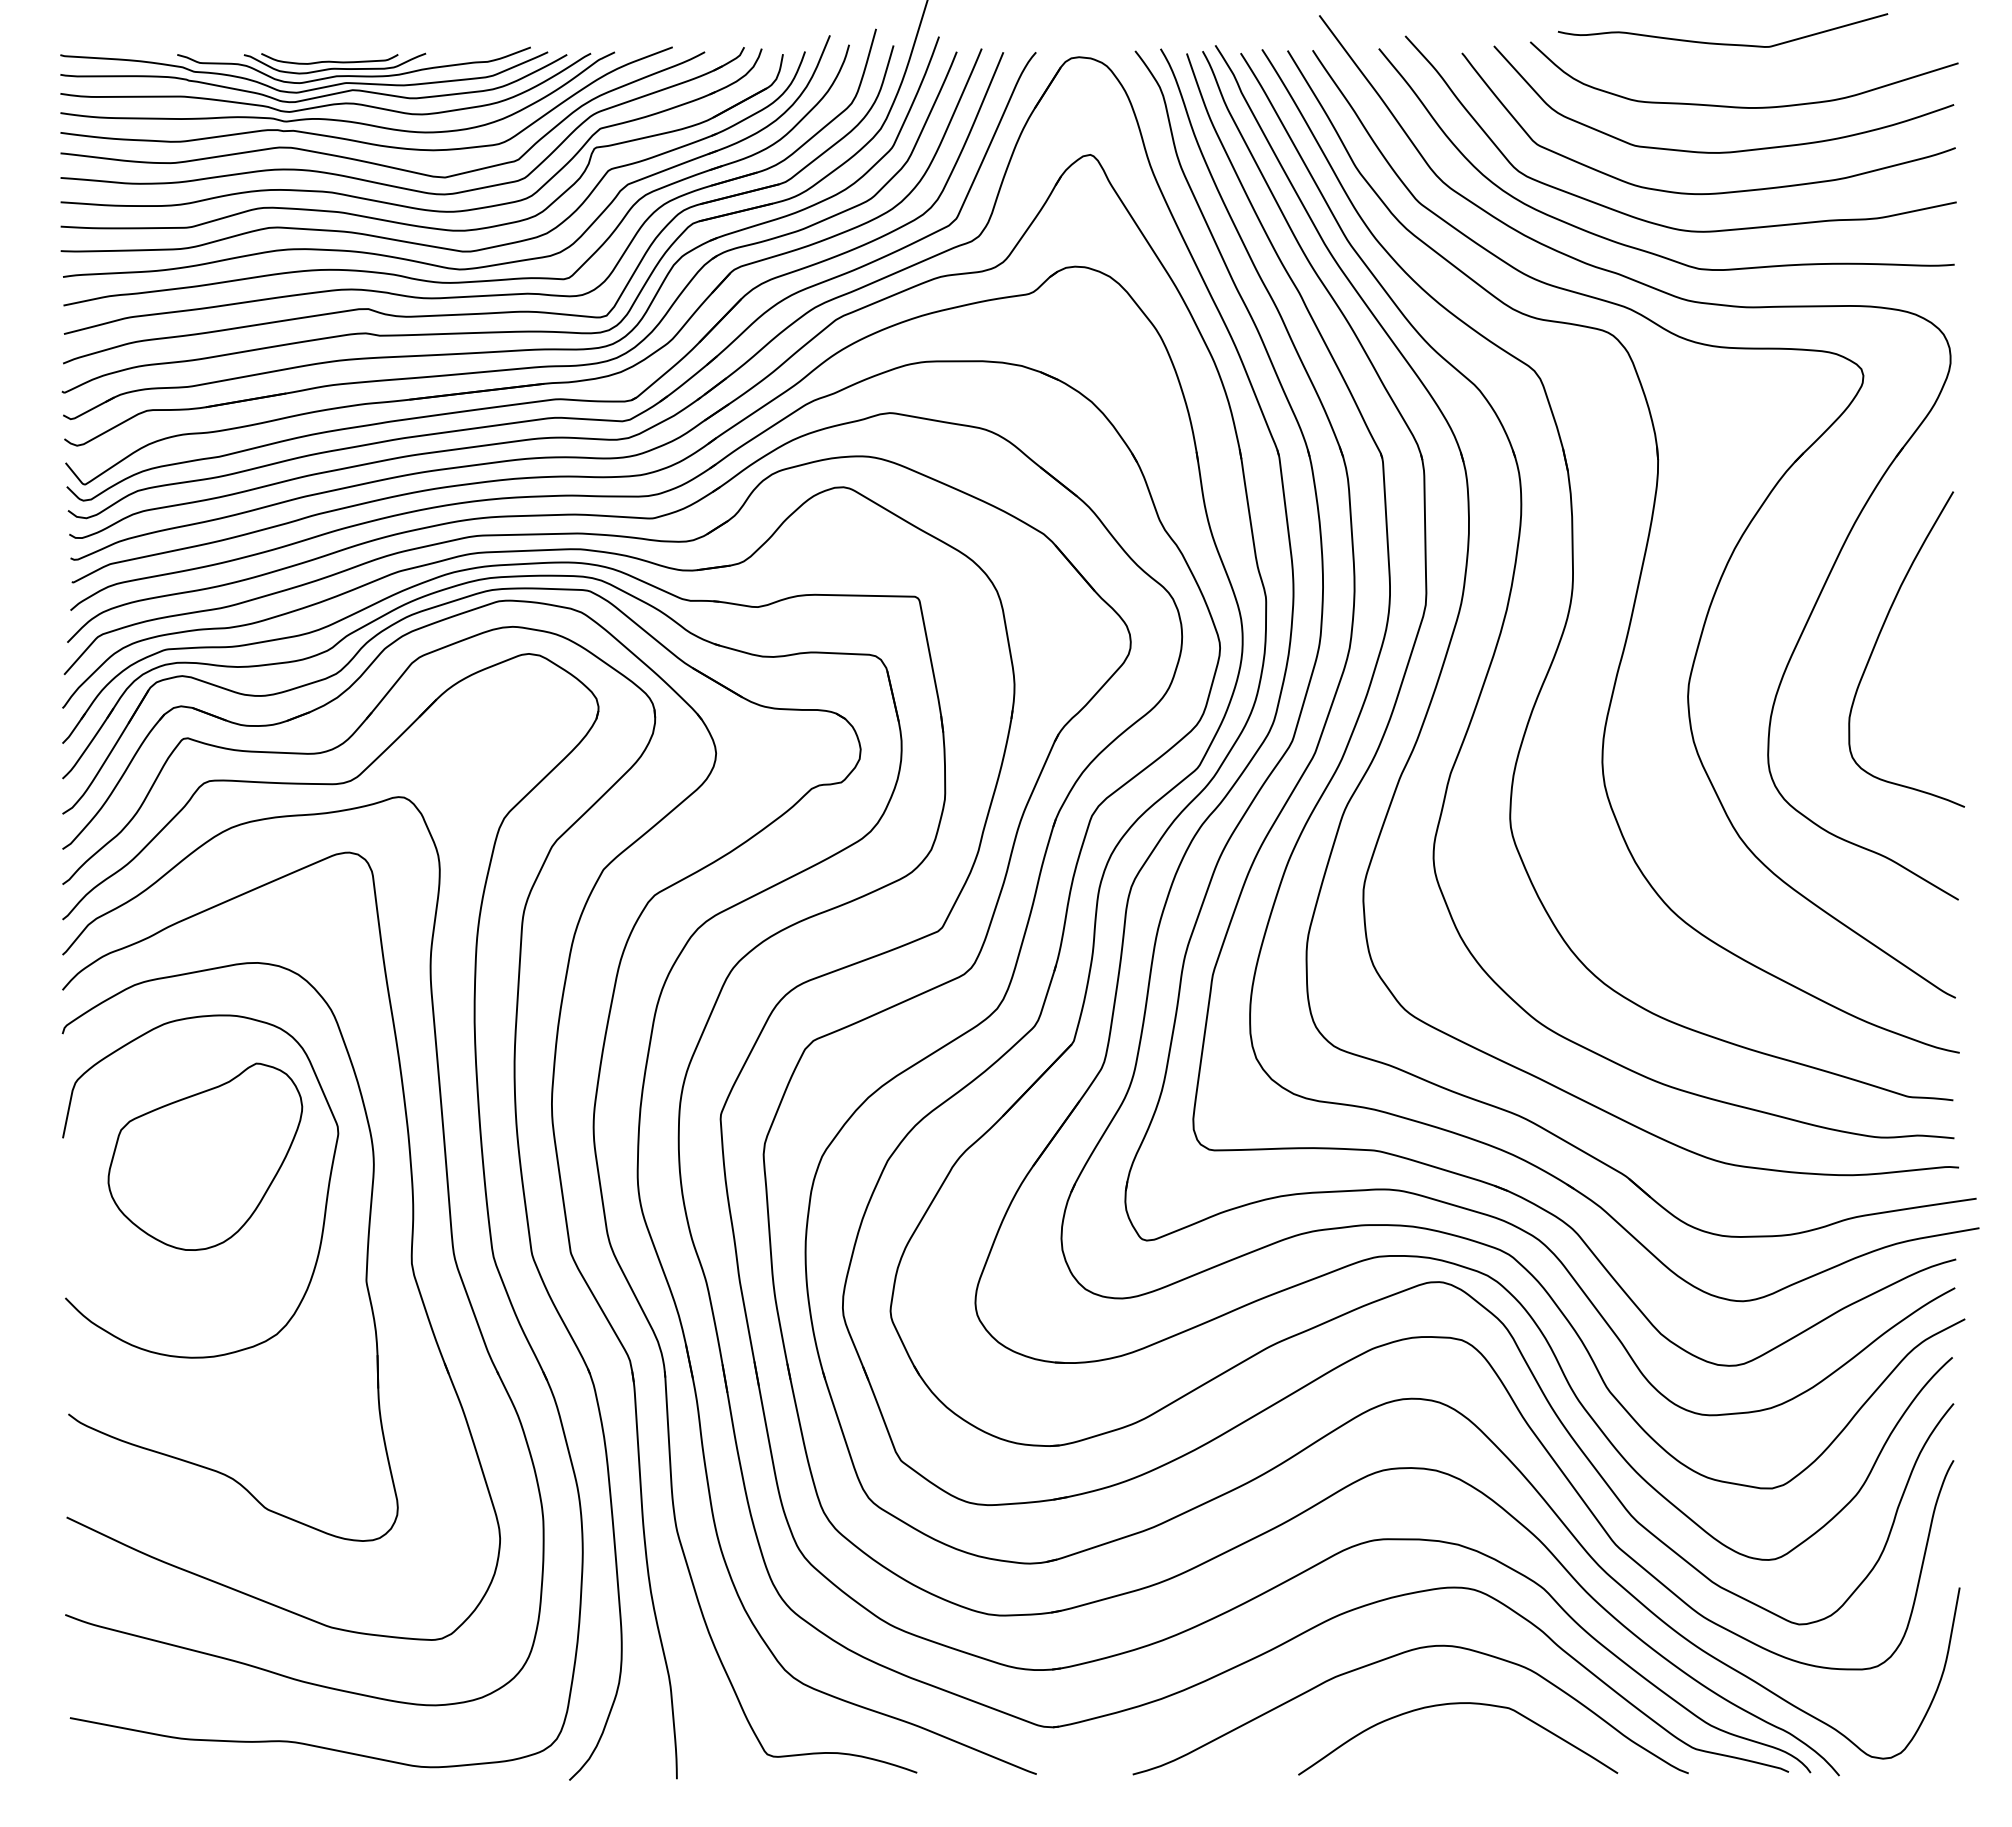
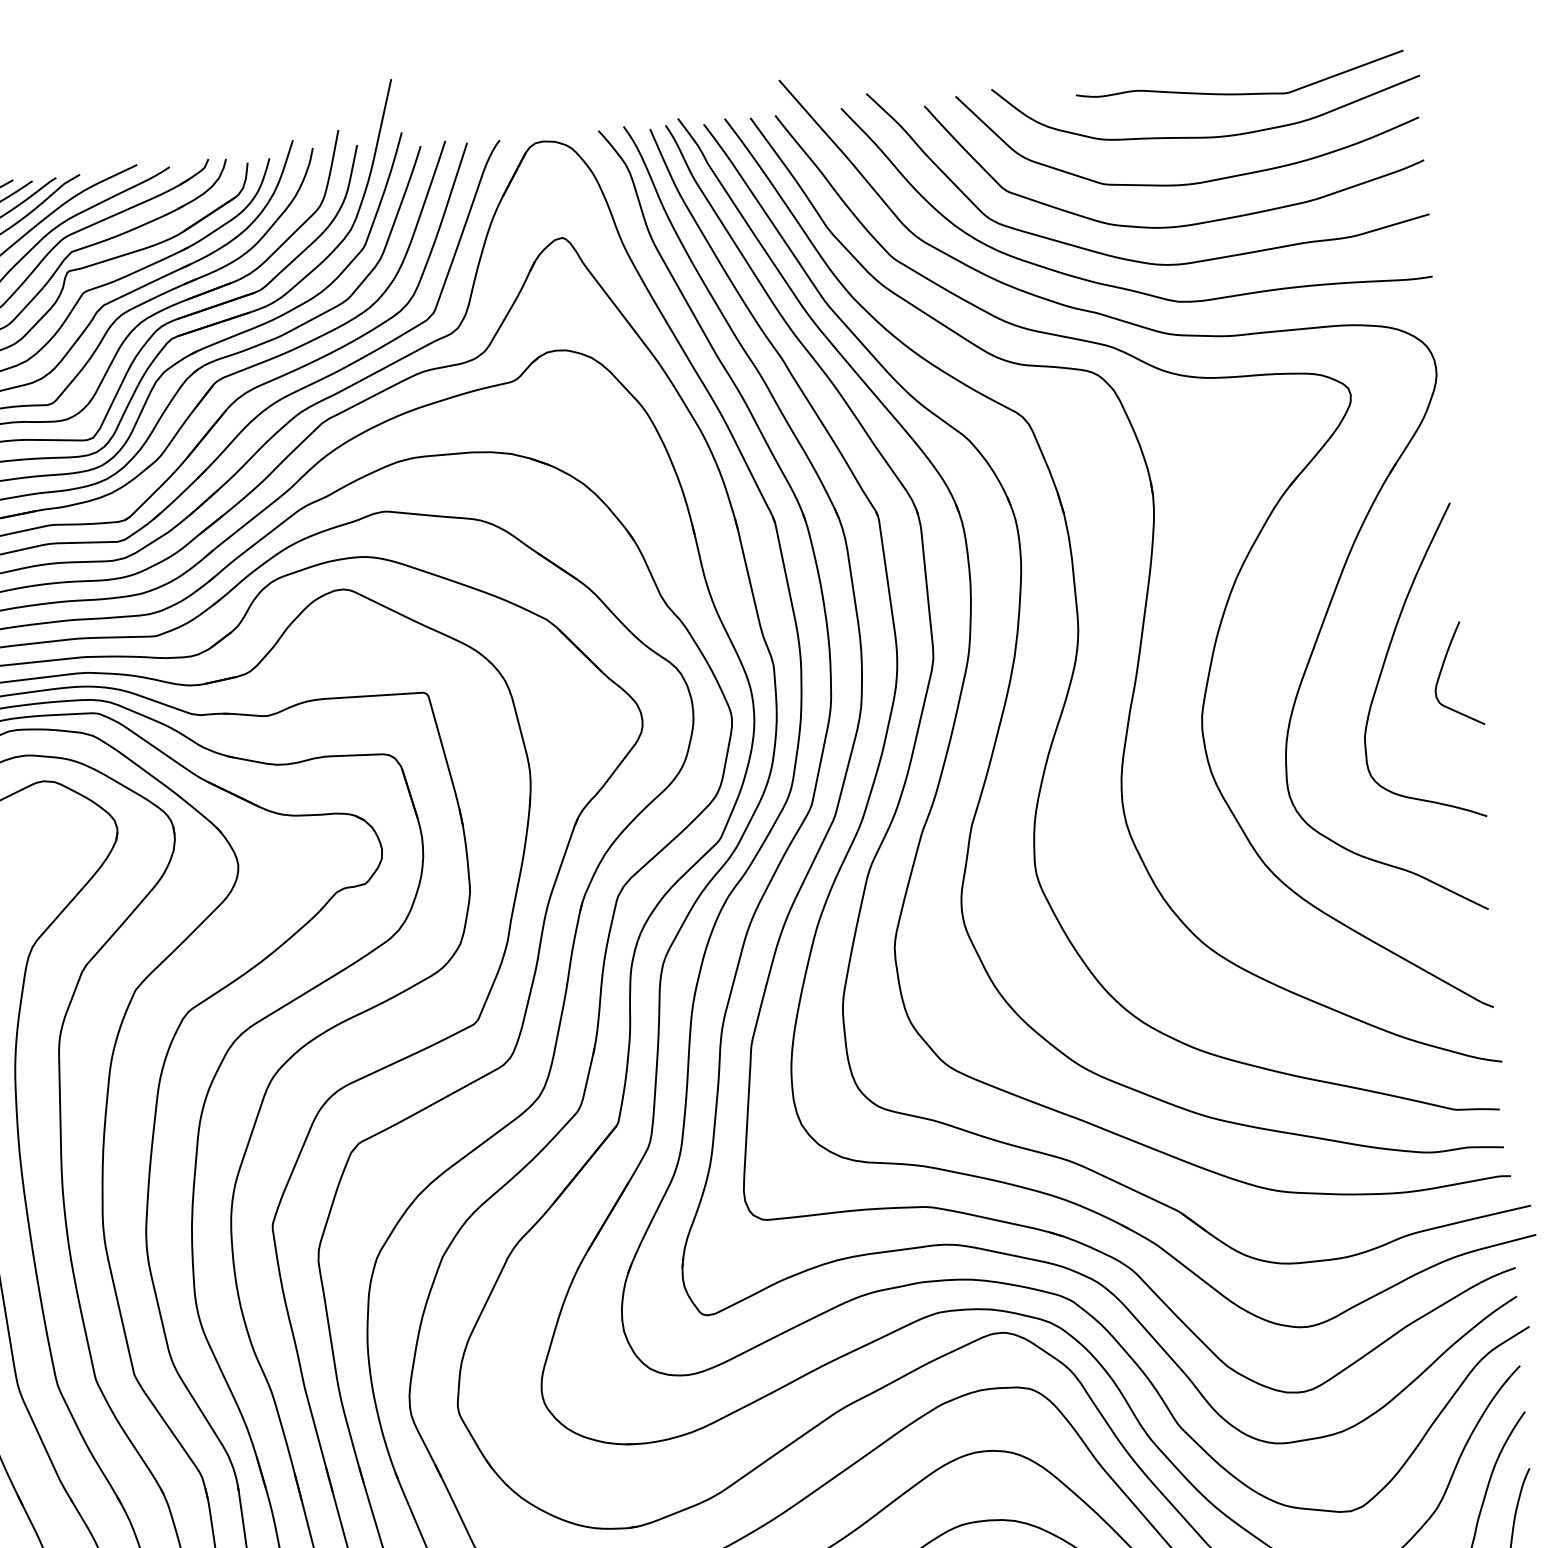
curve: (1722, 43) -> (1240, 93), moved
curve: (1932, 656) -> (1442, 668), added

